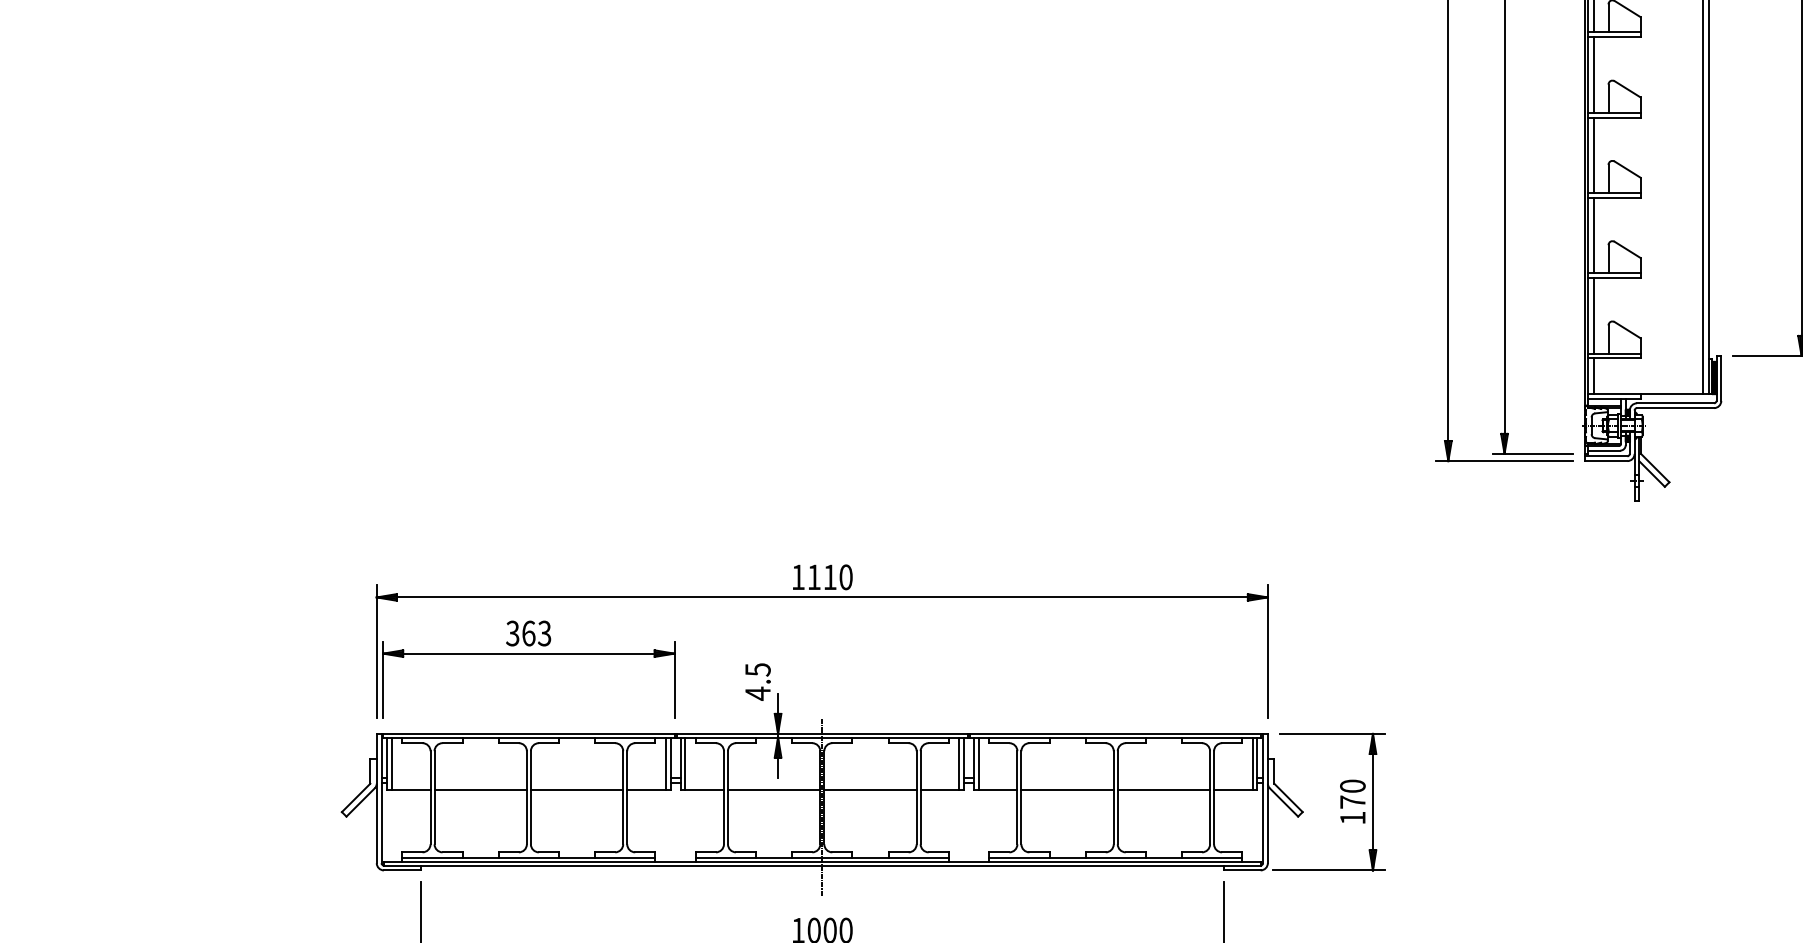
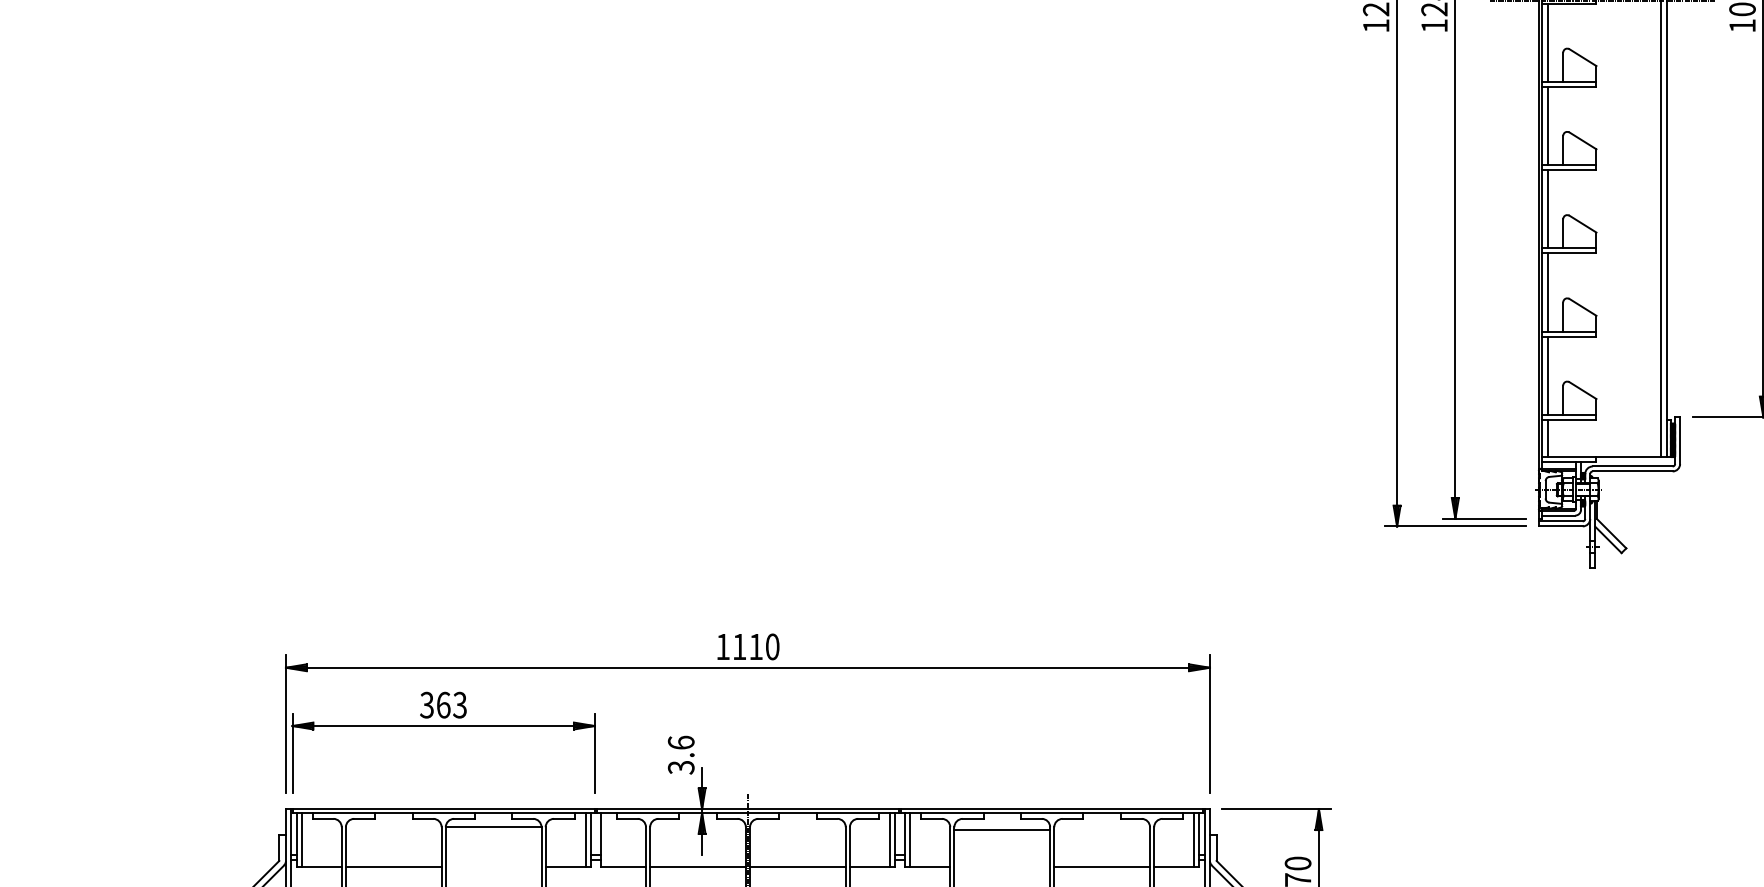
text: (757, 681) -> (680, 754), 4.5 -> 3.6
line: (685, 763) -> (606, 839), removed
line: (576, 789) -> (493, 826), moved
line: (1067, 789) -> (1002, 829), moved

